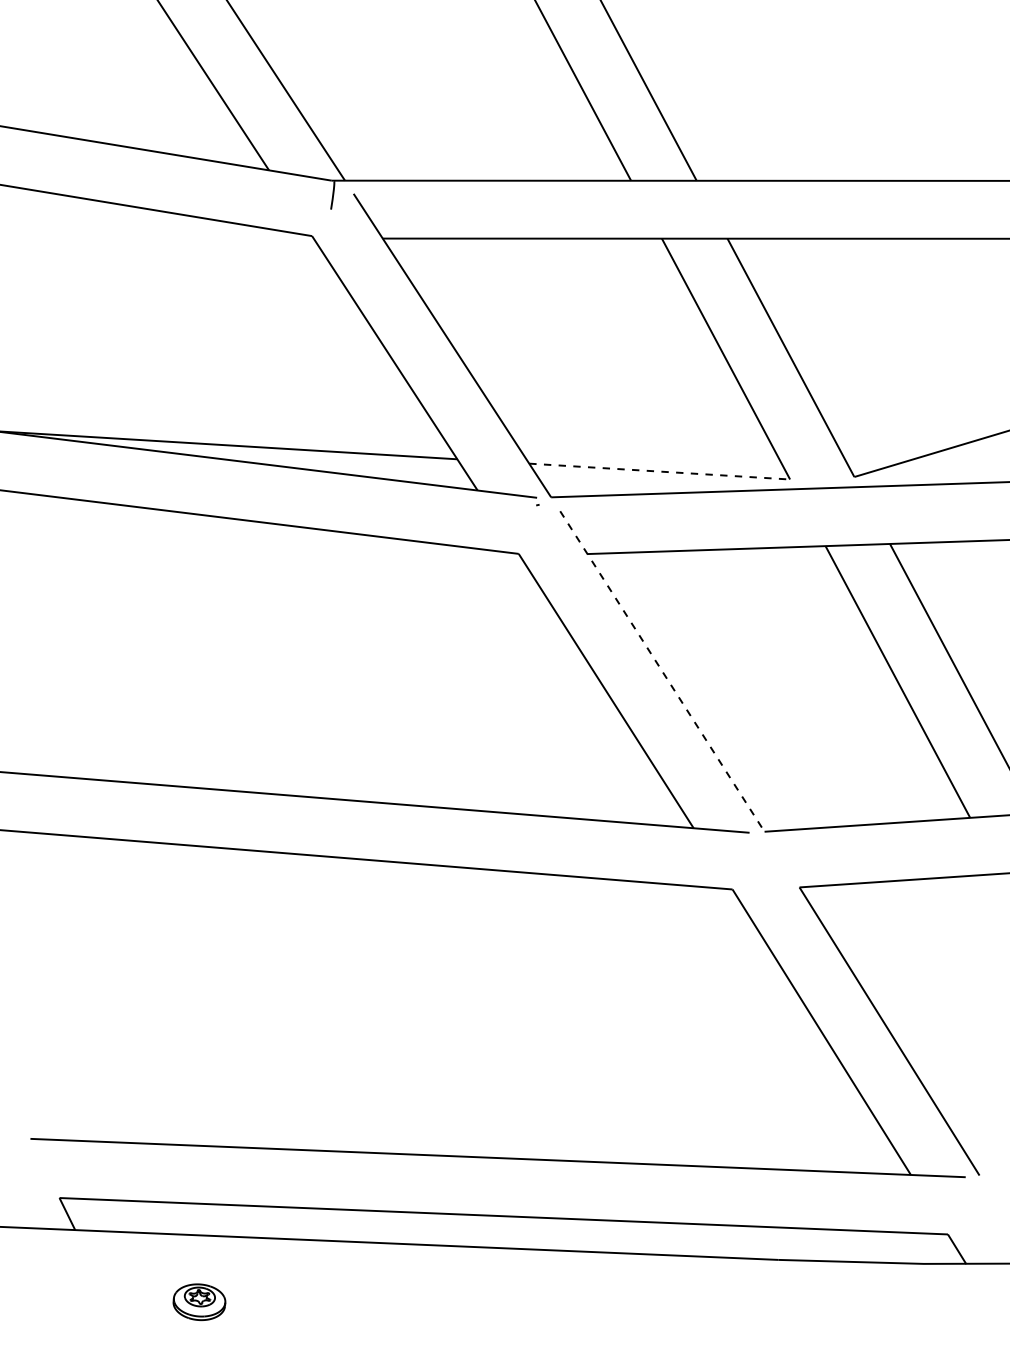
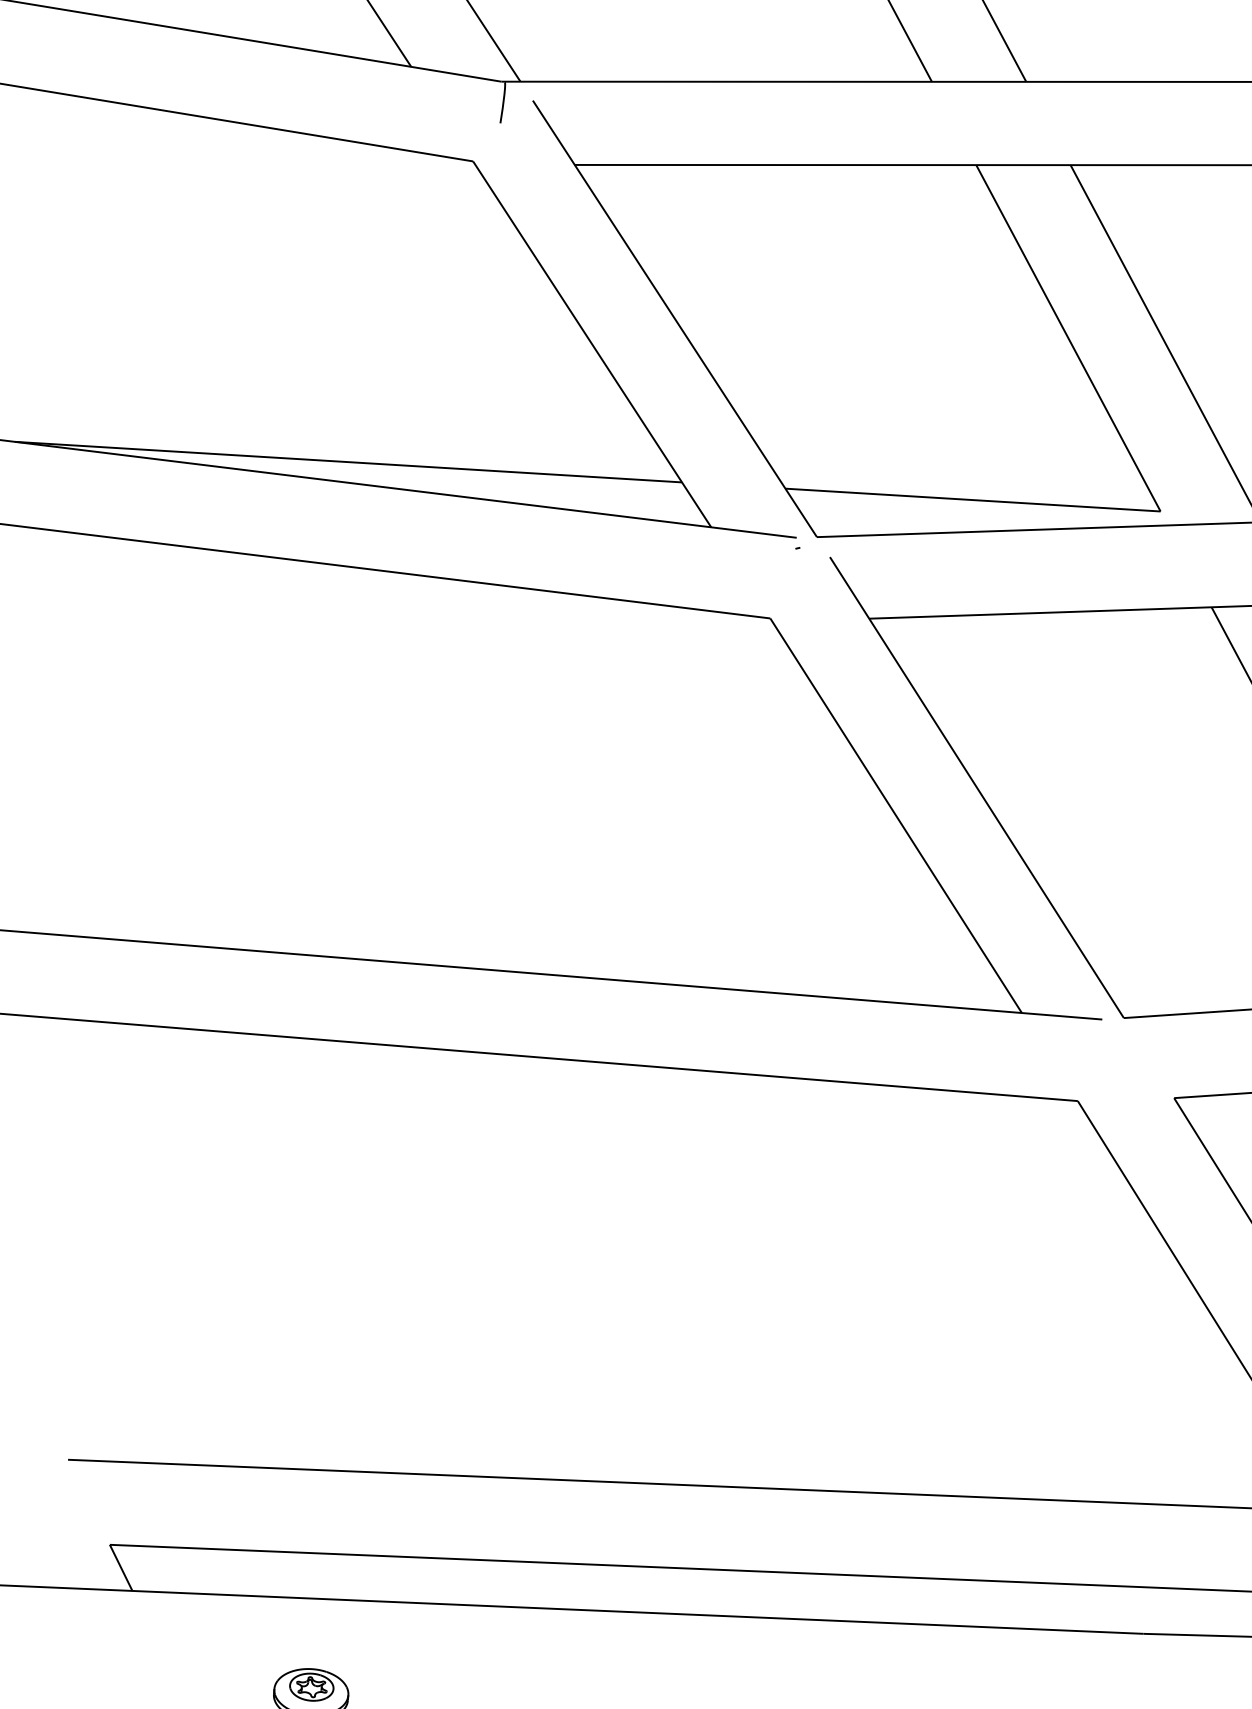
line: (659, 471) -> (972, 499), dashed -> solid
line: (662, 671) -> (977, 787), dashed -> solid

